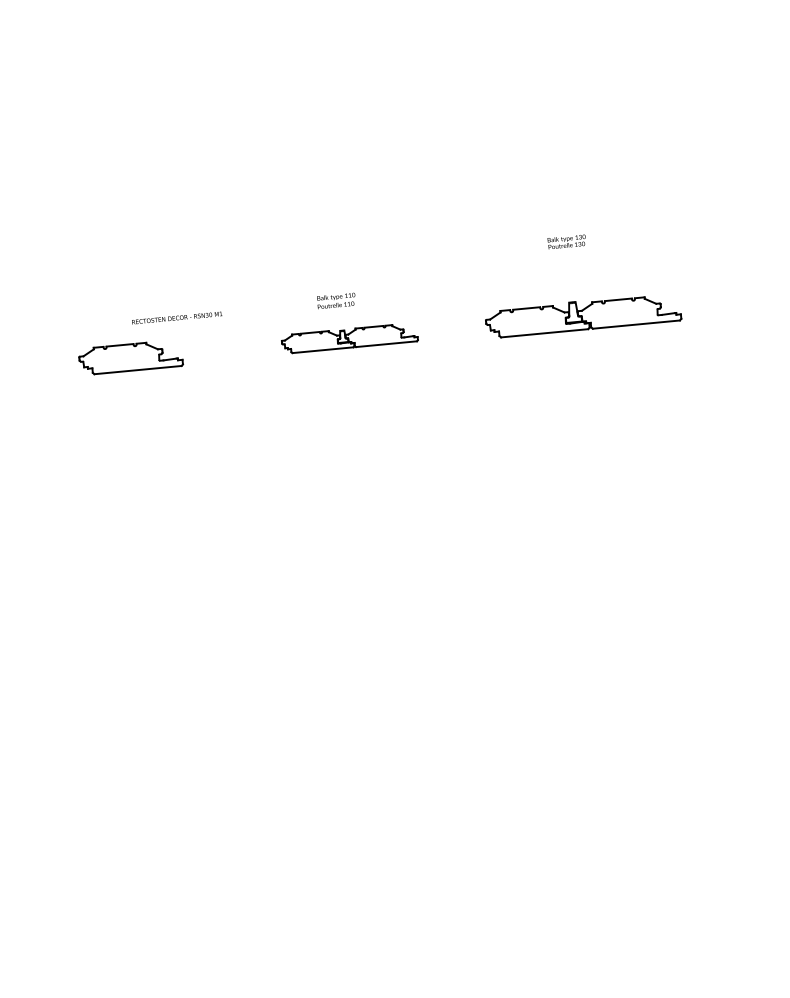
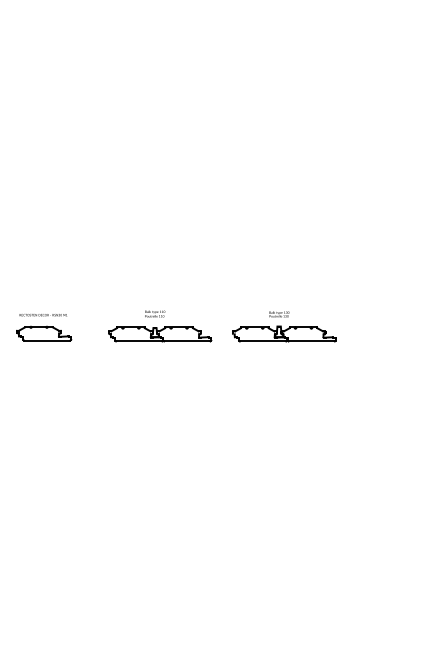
text: (567, 241) -> (279, 314), moved
text: (175, 318) -> (42, 315), moved
part: (350, 338) -> (160, 334), size x1.43

